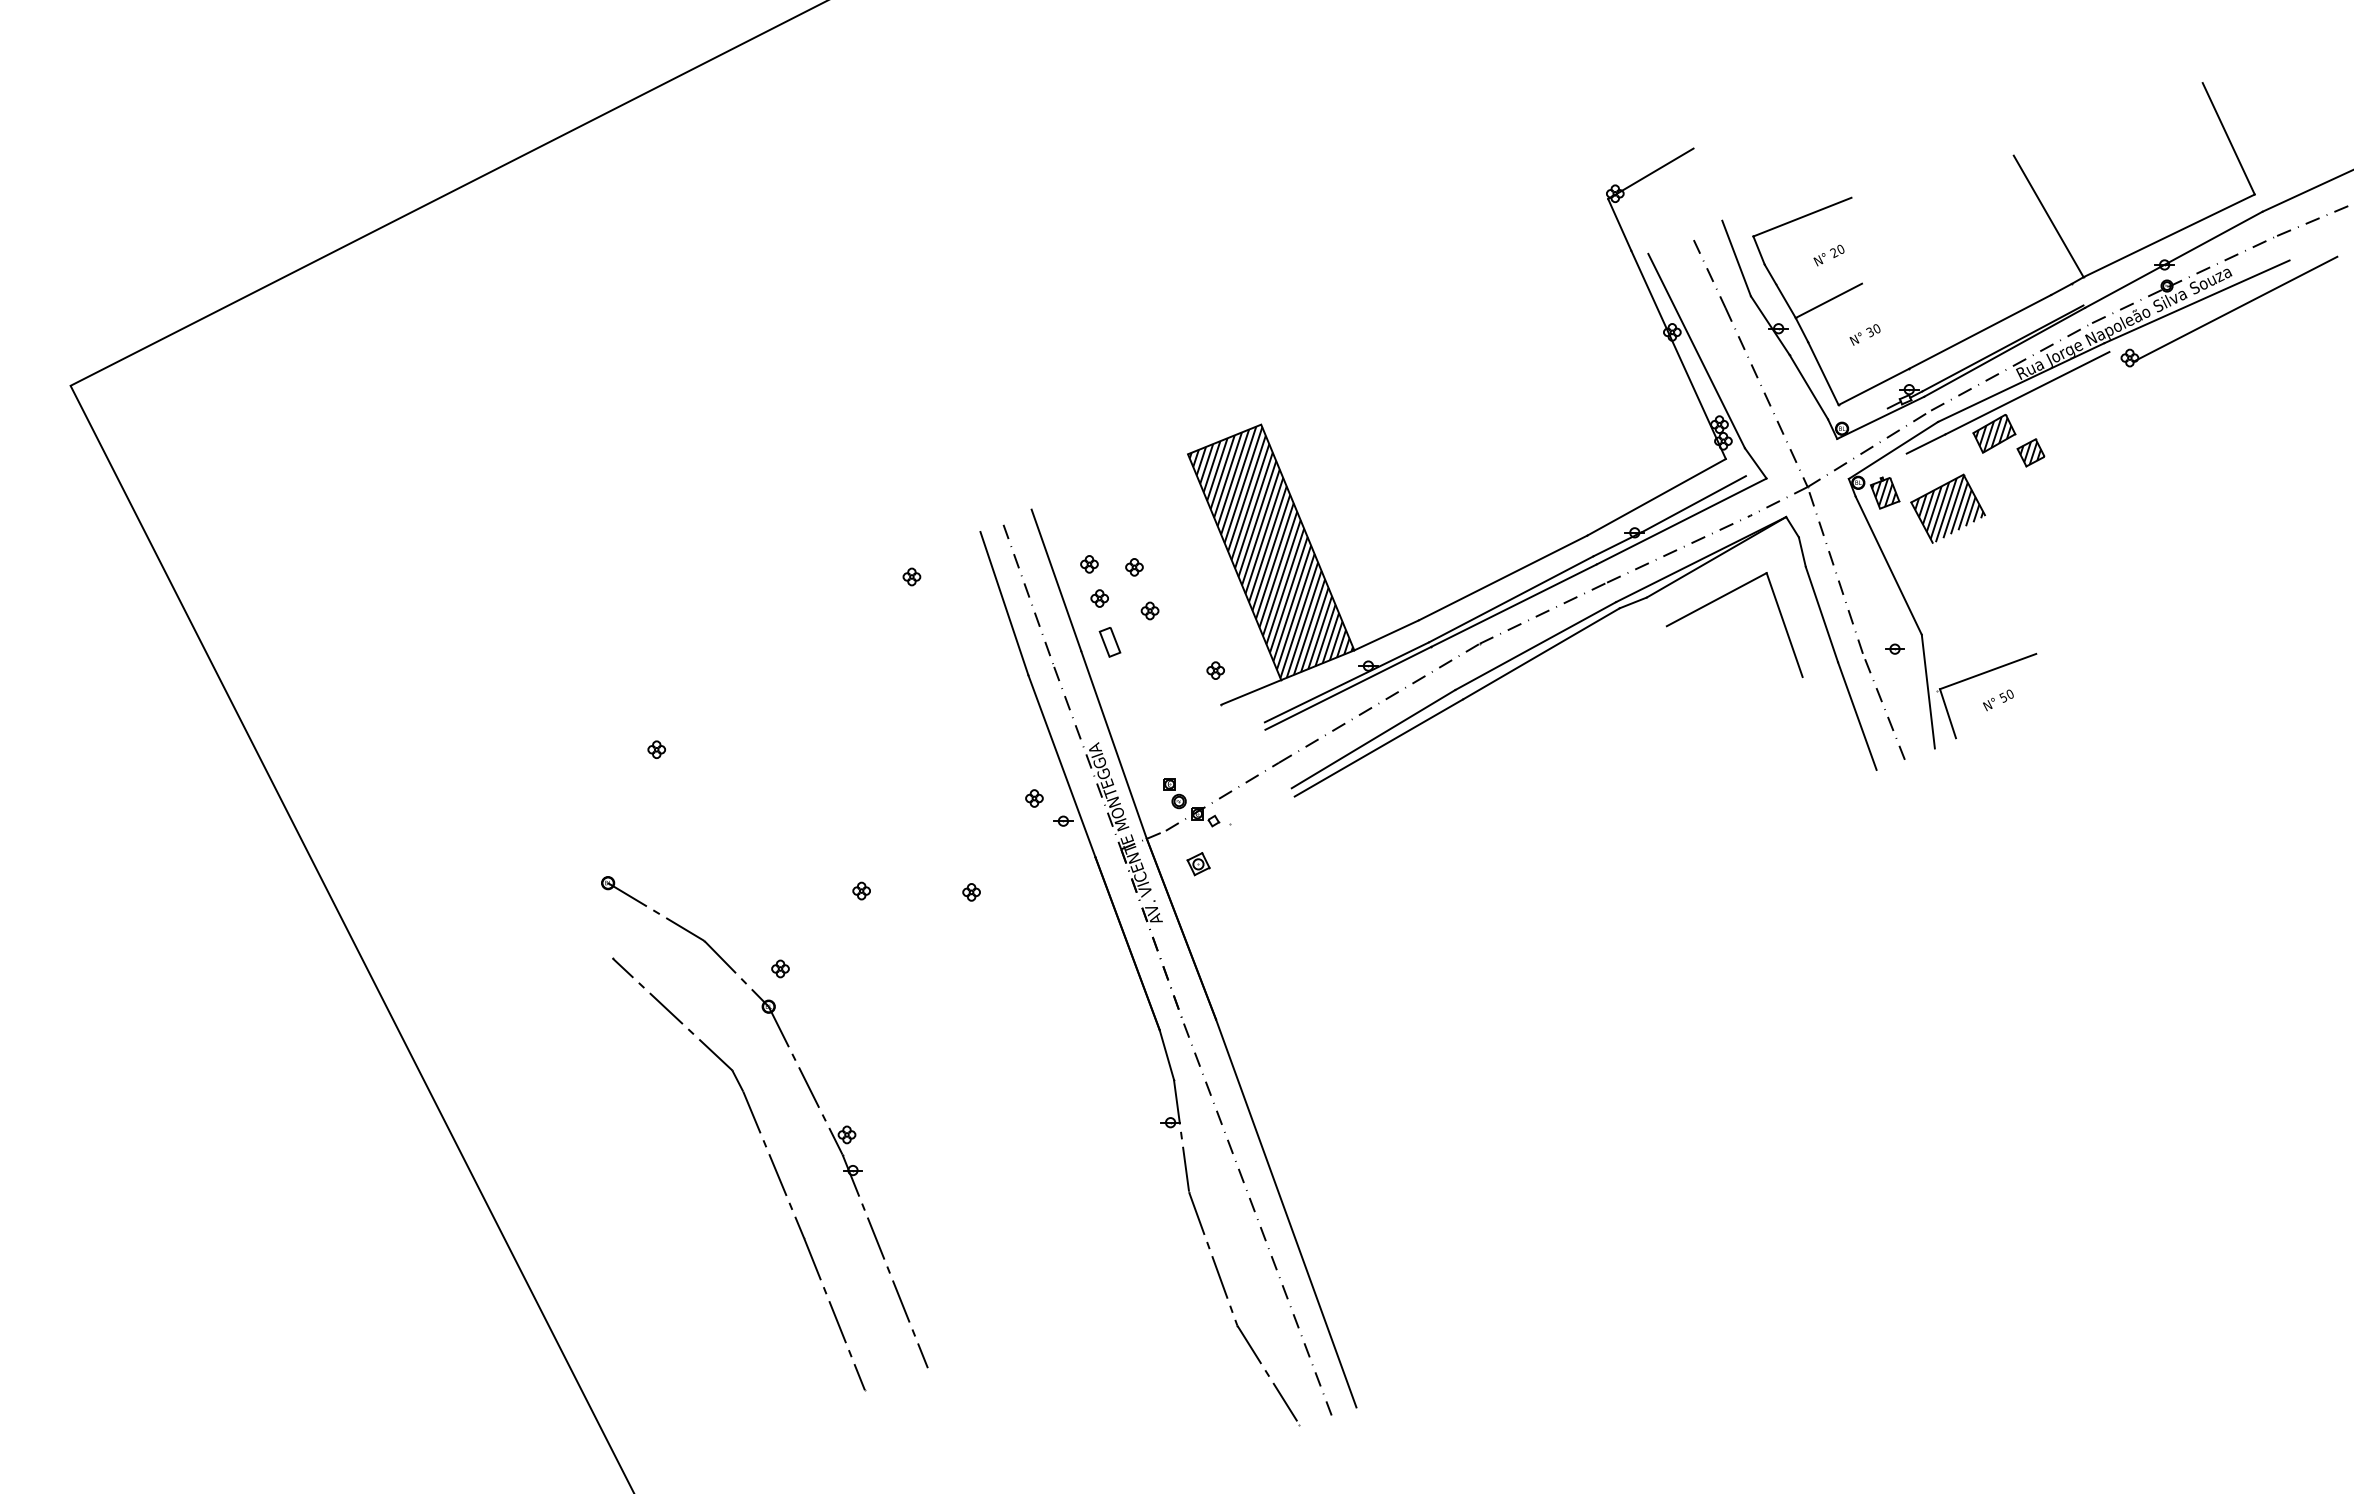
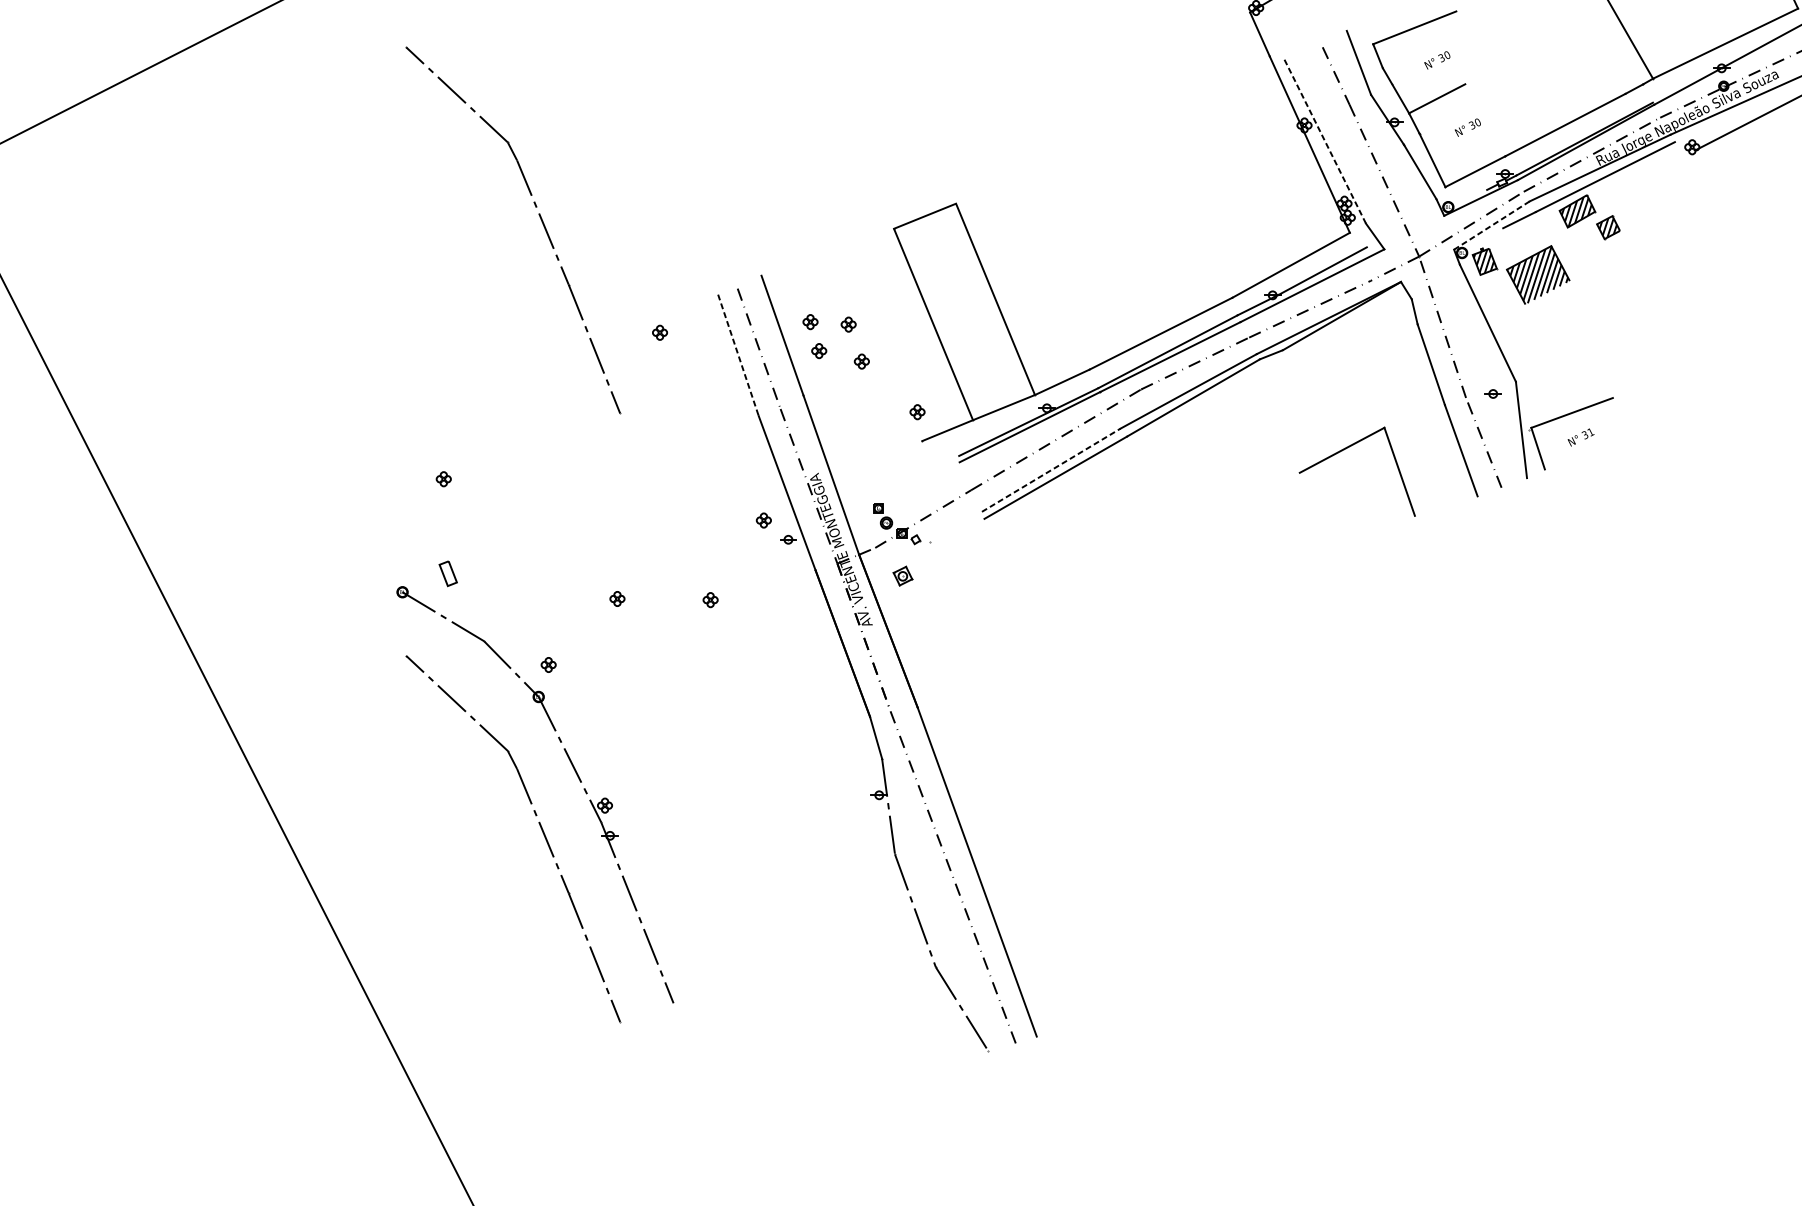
text: (1834, 252) -> (1441, 57), 20 -> 30
line: (1696, 350) -> (1324, 140), solid -> dashed
part: (770, 442) -> (540, 218), added
line: (1893, 450) -> (1491, 225), solid -> dashed
hatch: (1270, 552) -> (963, 312), removed
part: (1721, 598) -> (1346, 449), moved
line: (1004, 603) -> (738, 355), solid -> dashed
part: (1109, 642) -> (447, 573), moved
text: (2007, 694) -> (1588, 432), 50 -> 31
line: (1374, 738) -> (1052, 469), solid -> dashed

